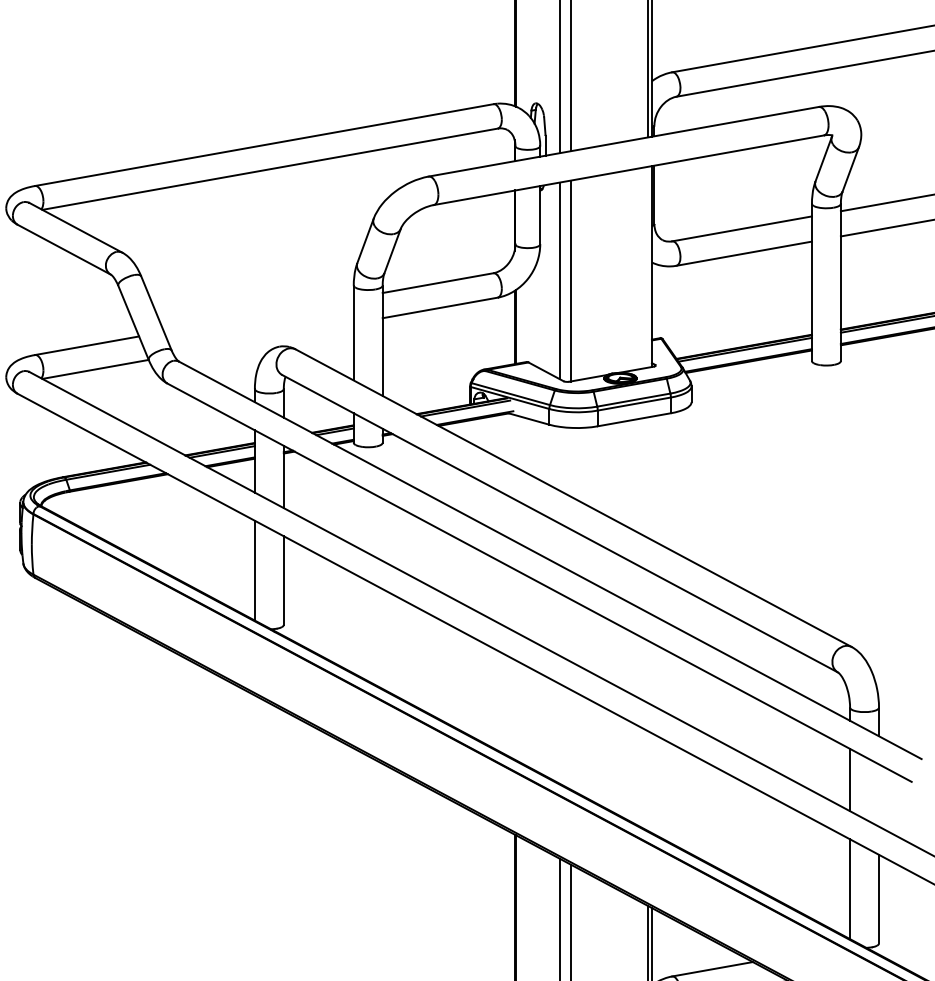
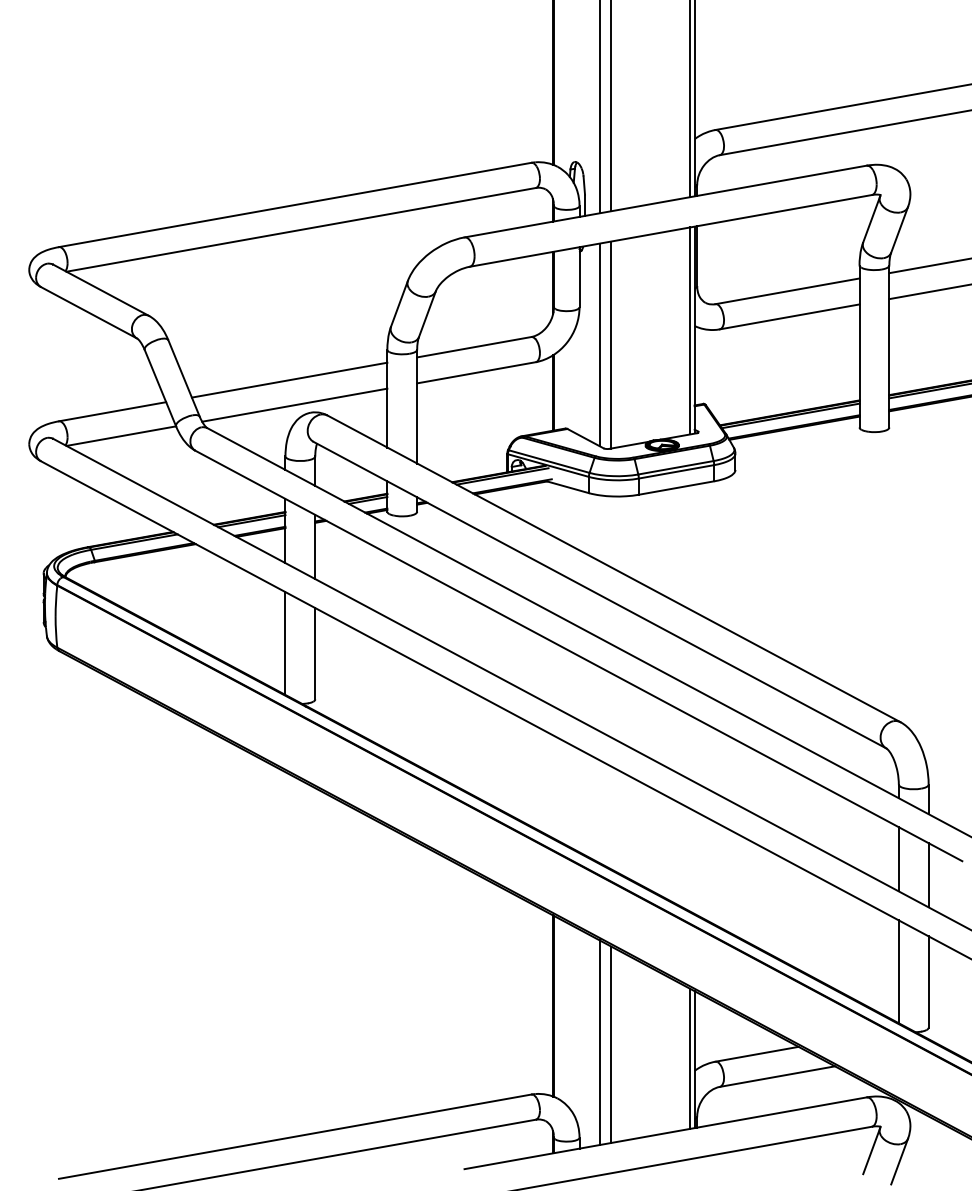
line: (647, 266) -> (690, 330), added
line: (258, 314) -> (289, 379), added
line: (263, 338) -> (294, 404), added
line: (878, 795) -> (928, 875), added

